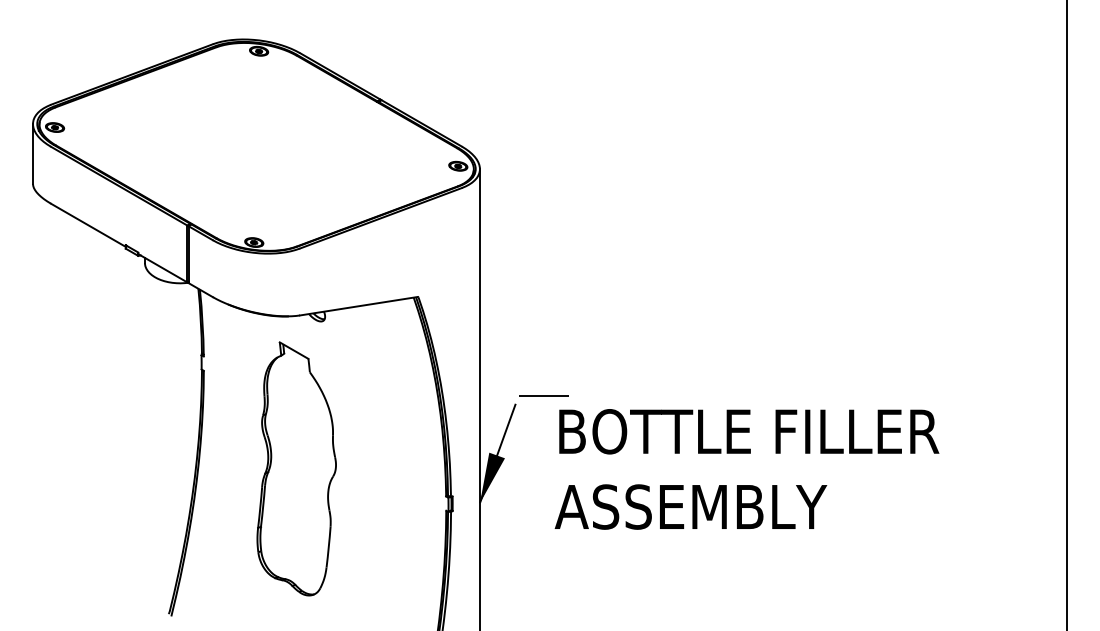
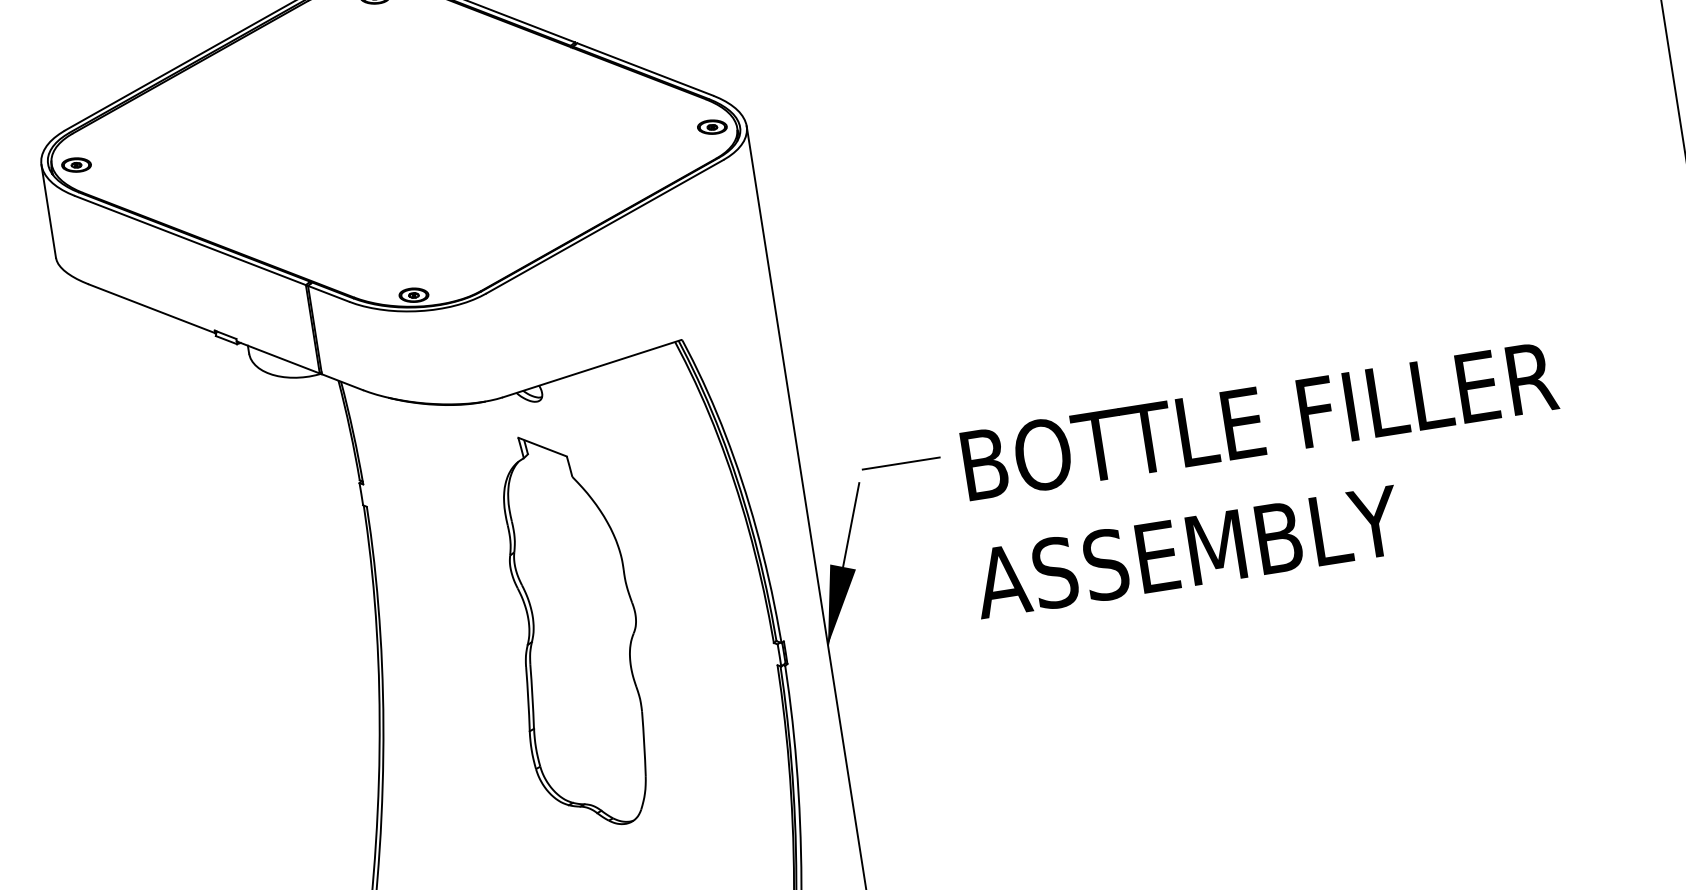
part: (296, 468) -> (574, 629), moved
text: (746, 469) -> (1264, 480), moved

